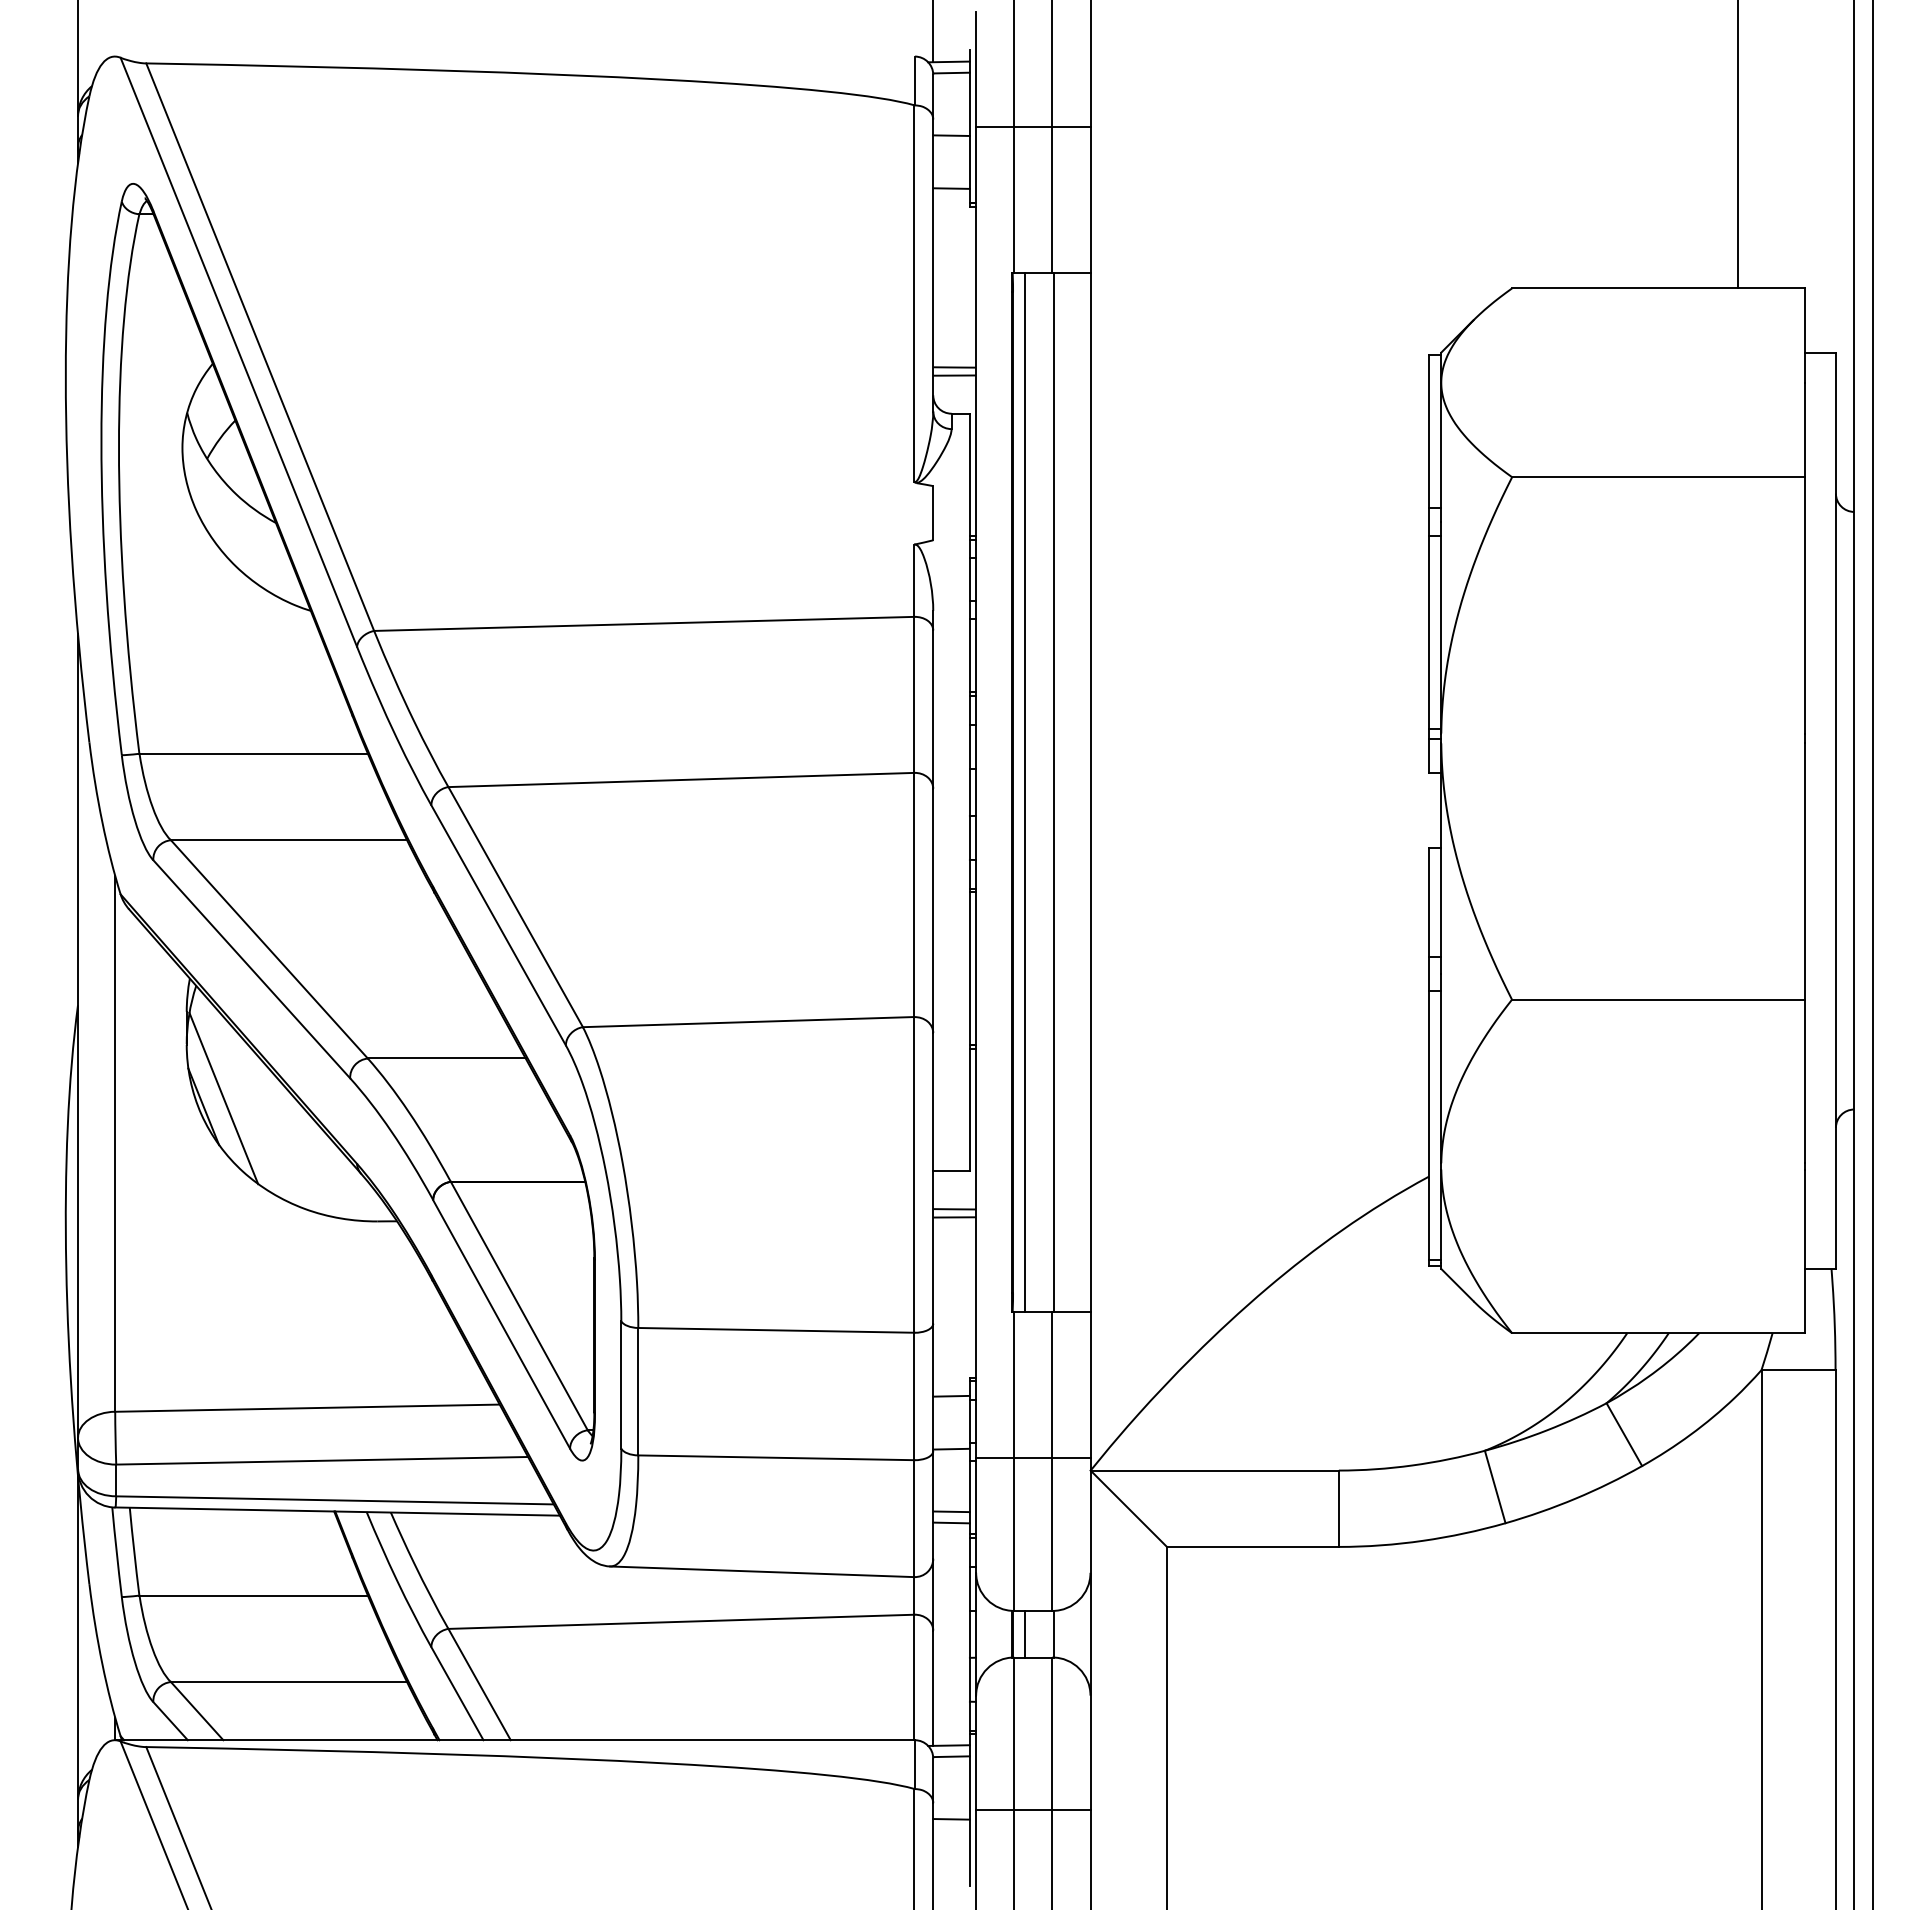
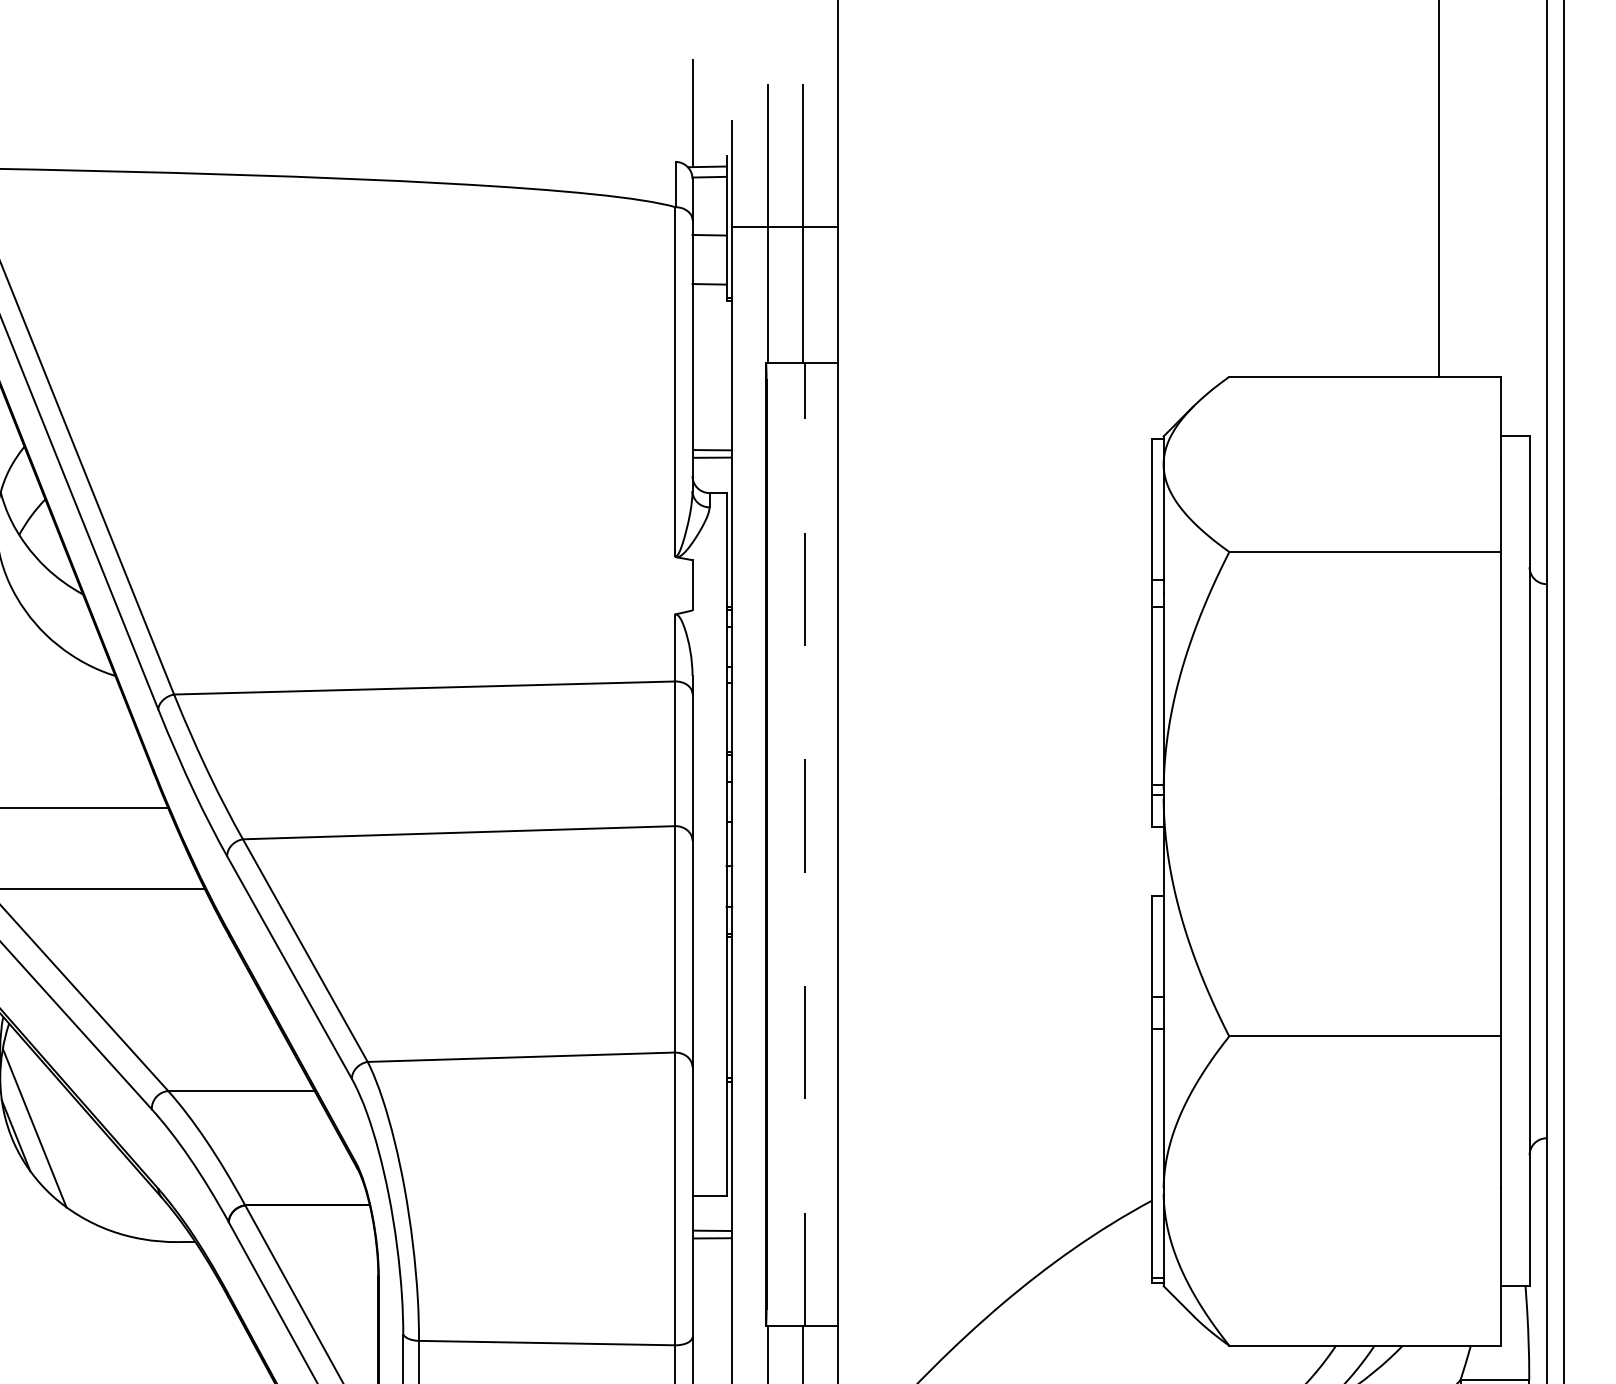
line: (1054, 791) -> (804, 843), solid -> dashed
line: (1024, 792) -> (777, 844), removed

